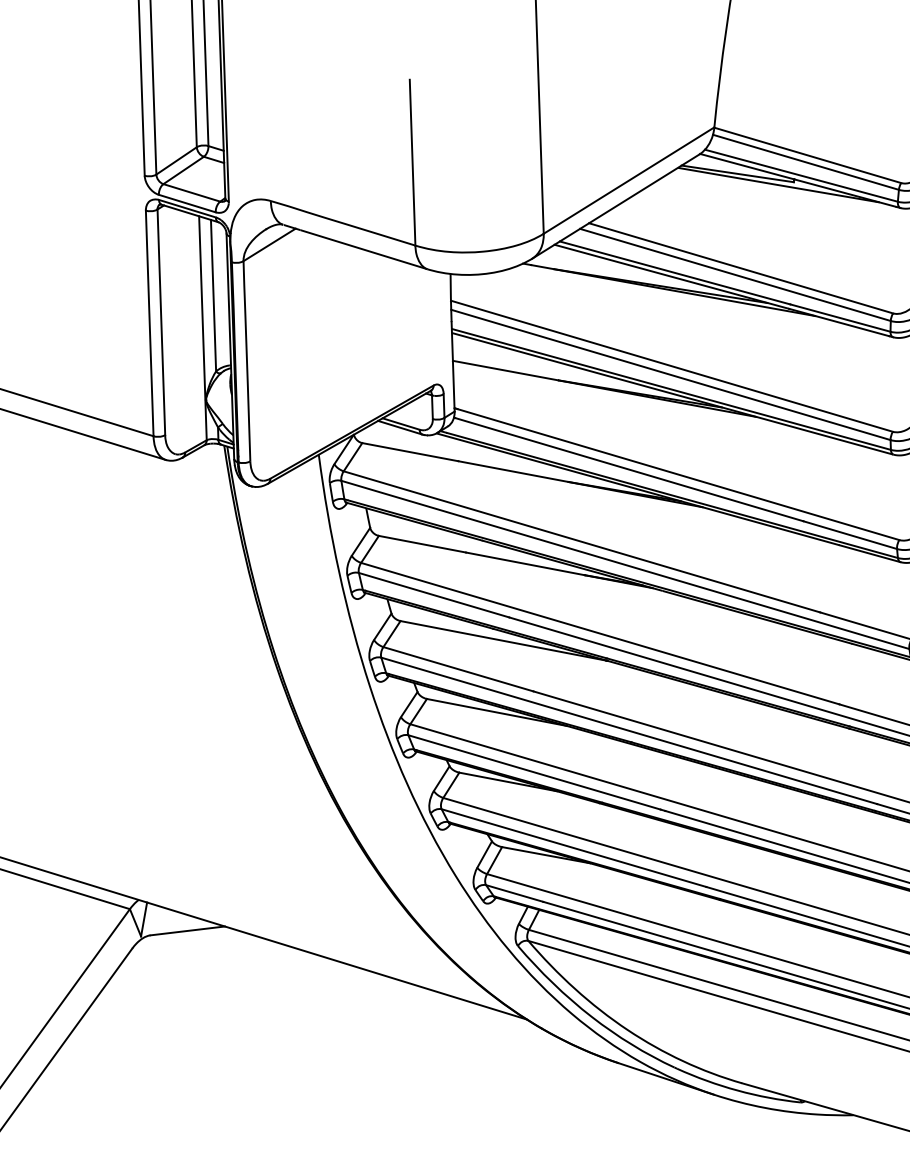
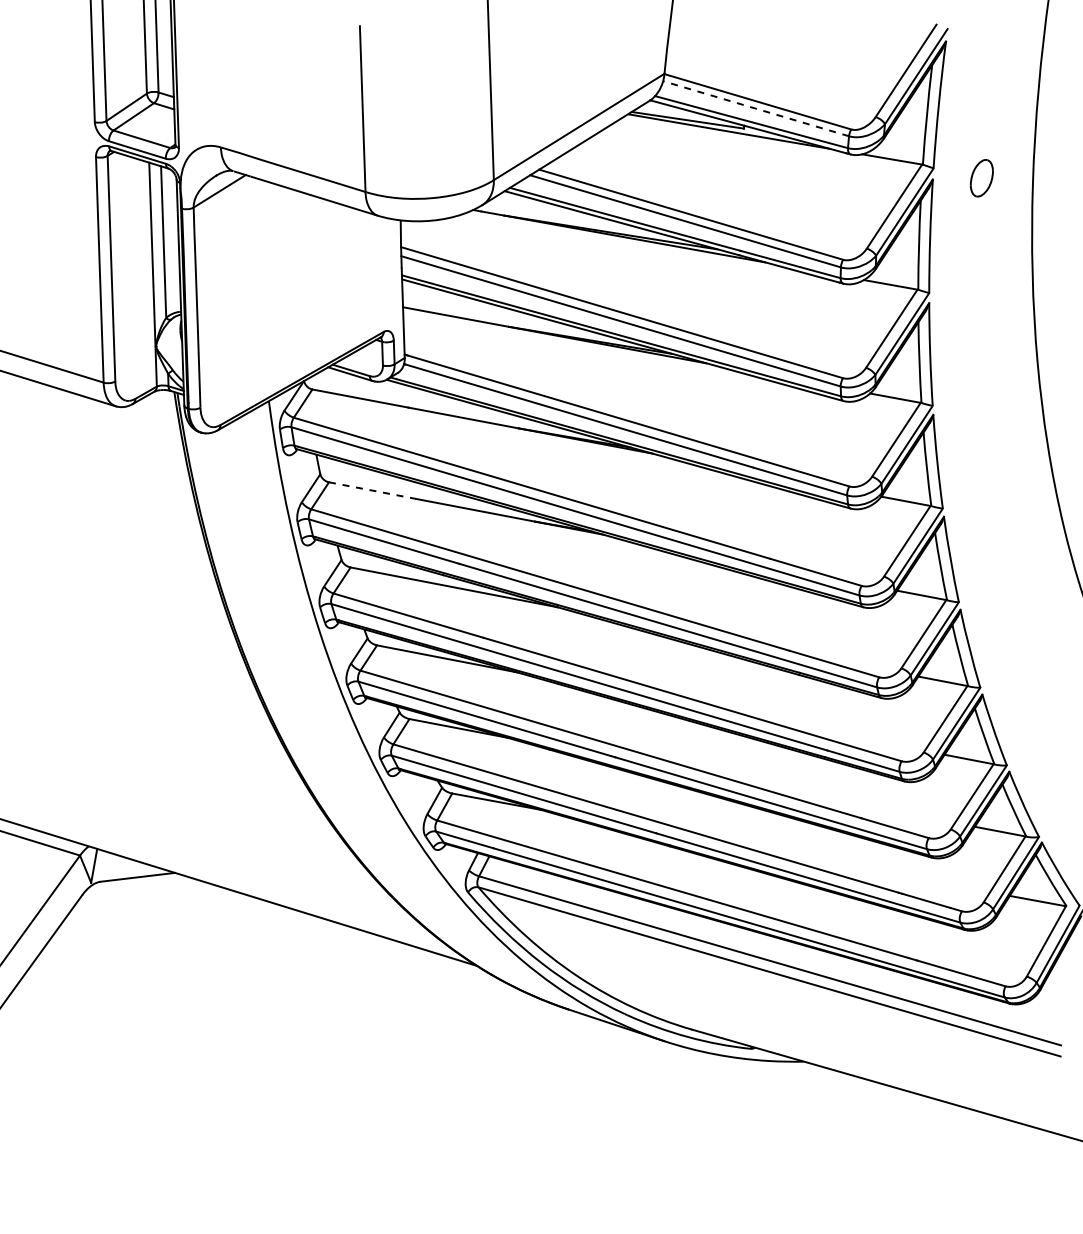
line: (806, 162) -> (756, 108), solid -> dashed
line: (423, 544) -> (373, 490), solid -> dashed

